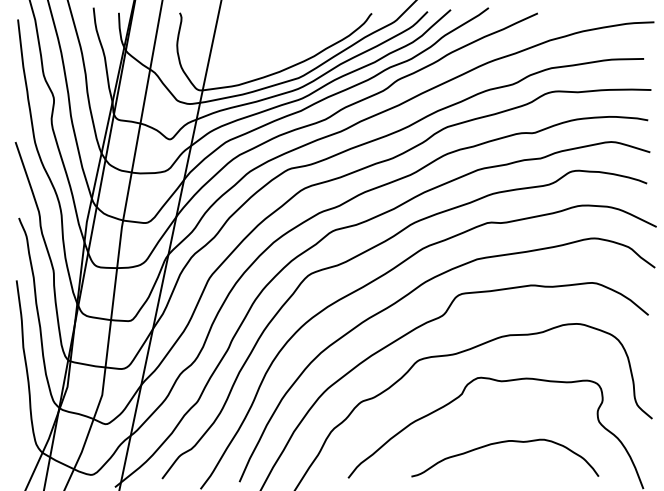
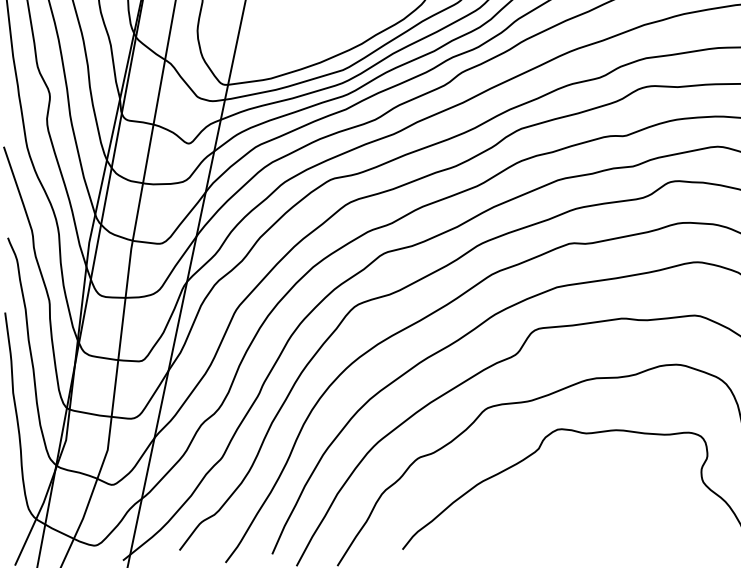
curve: (501, 443) -> (586, 508), removed

